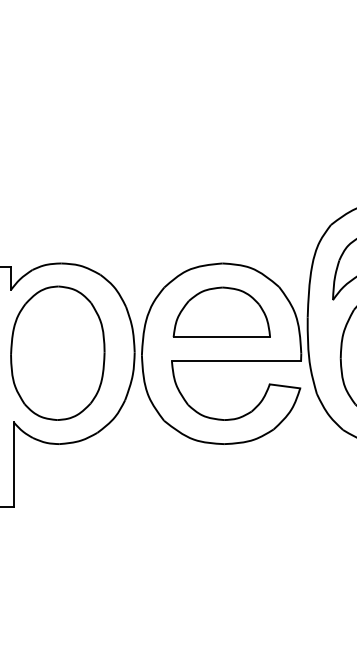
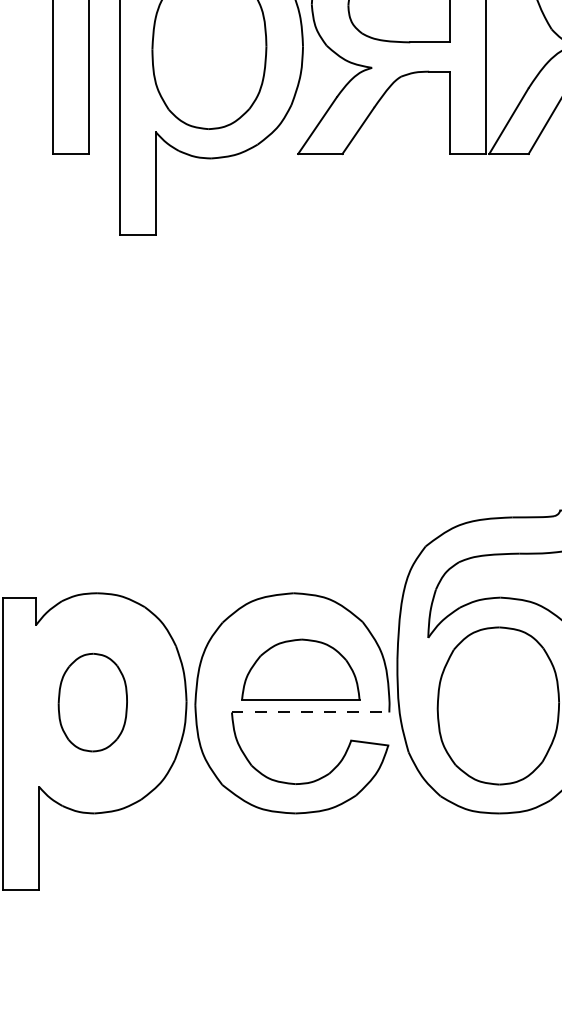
part: (221, 312) -> (300, 669), moved
part: (57, 353) -> (92, 702), size x0.6
line: (236, 361) -> (310, 712), solid -> dashed

